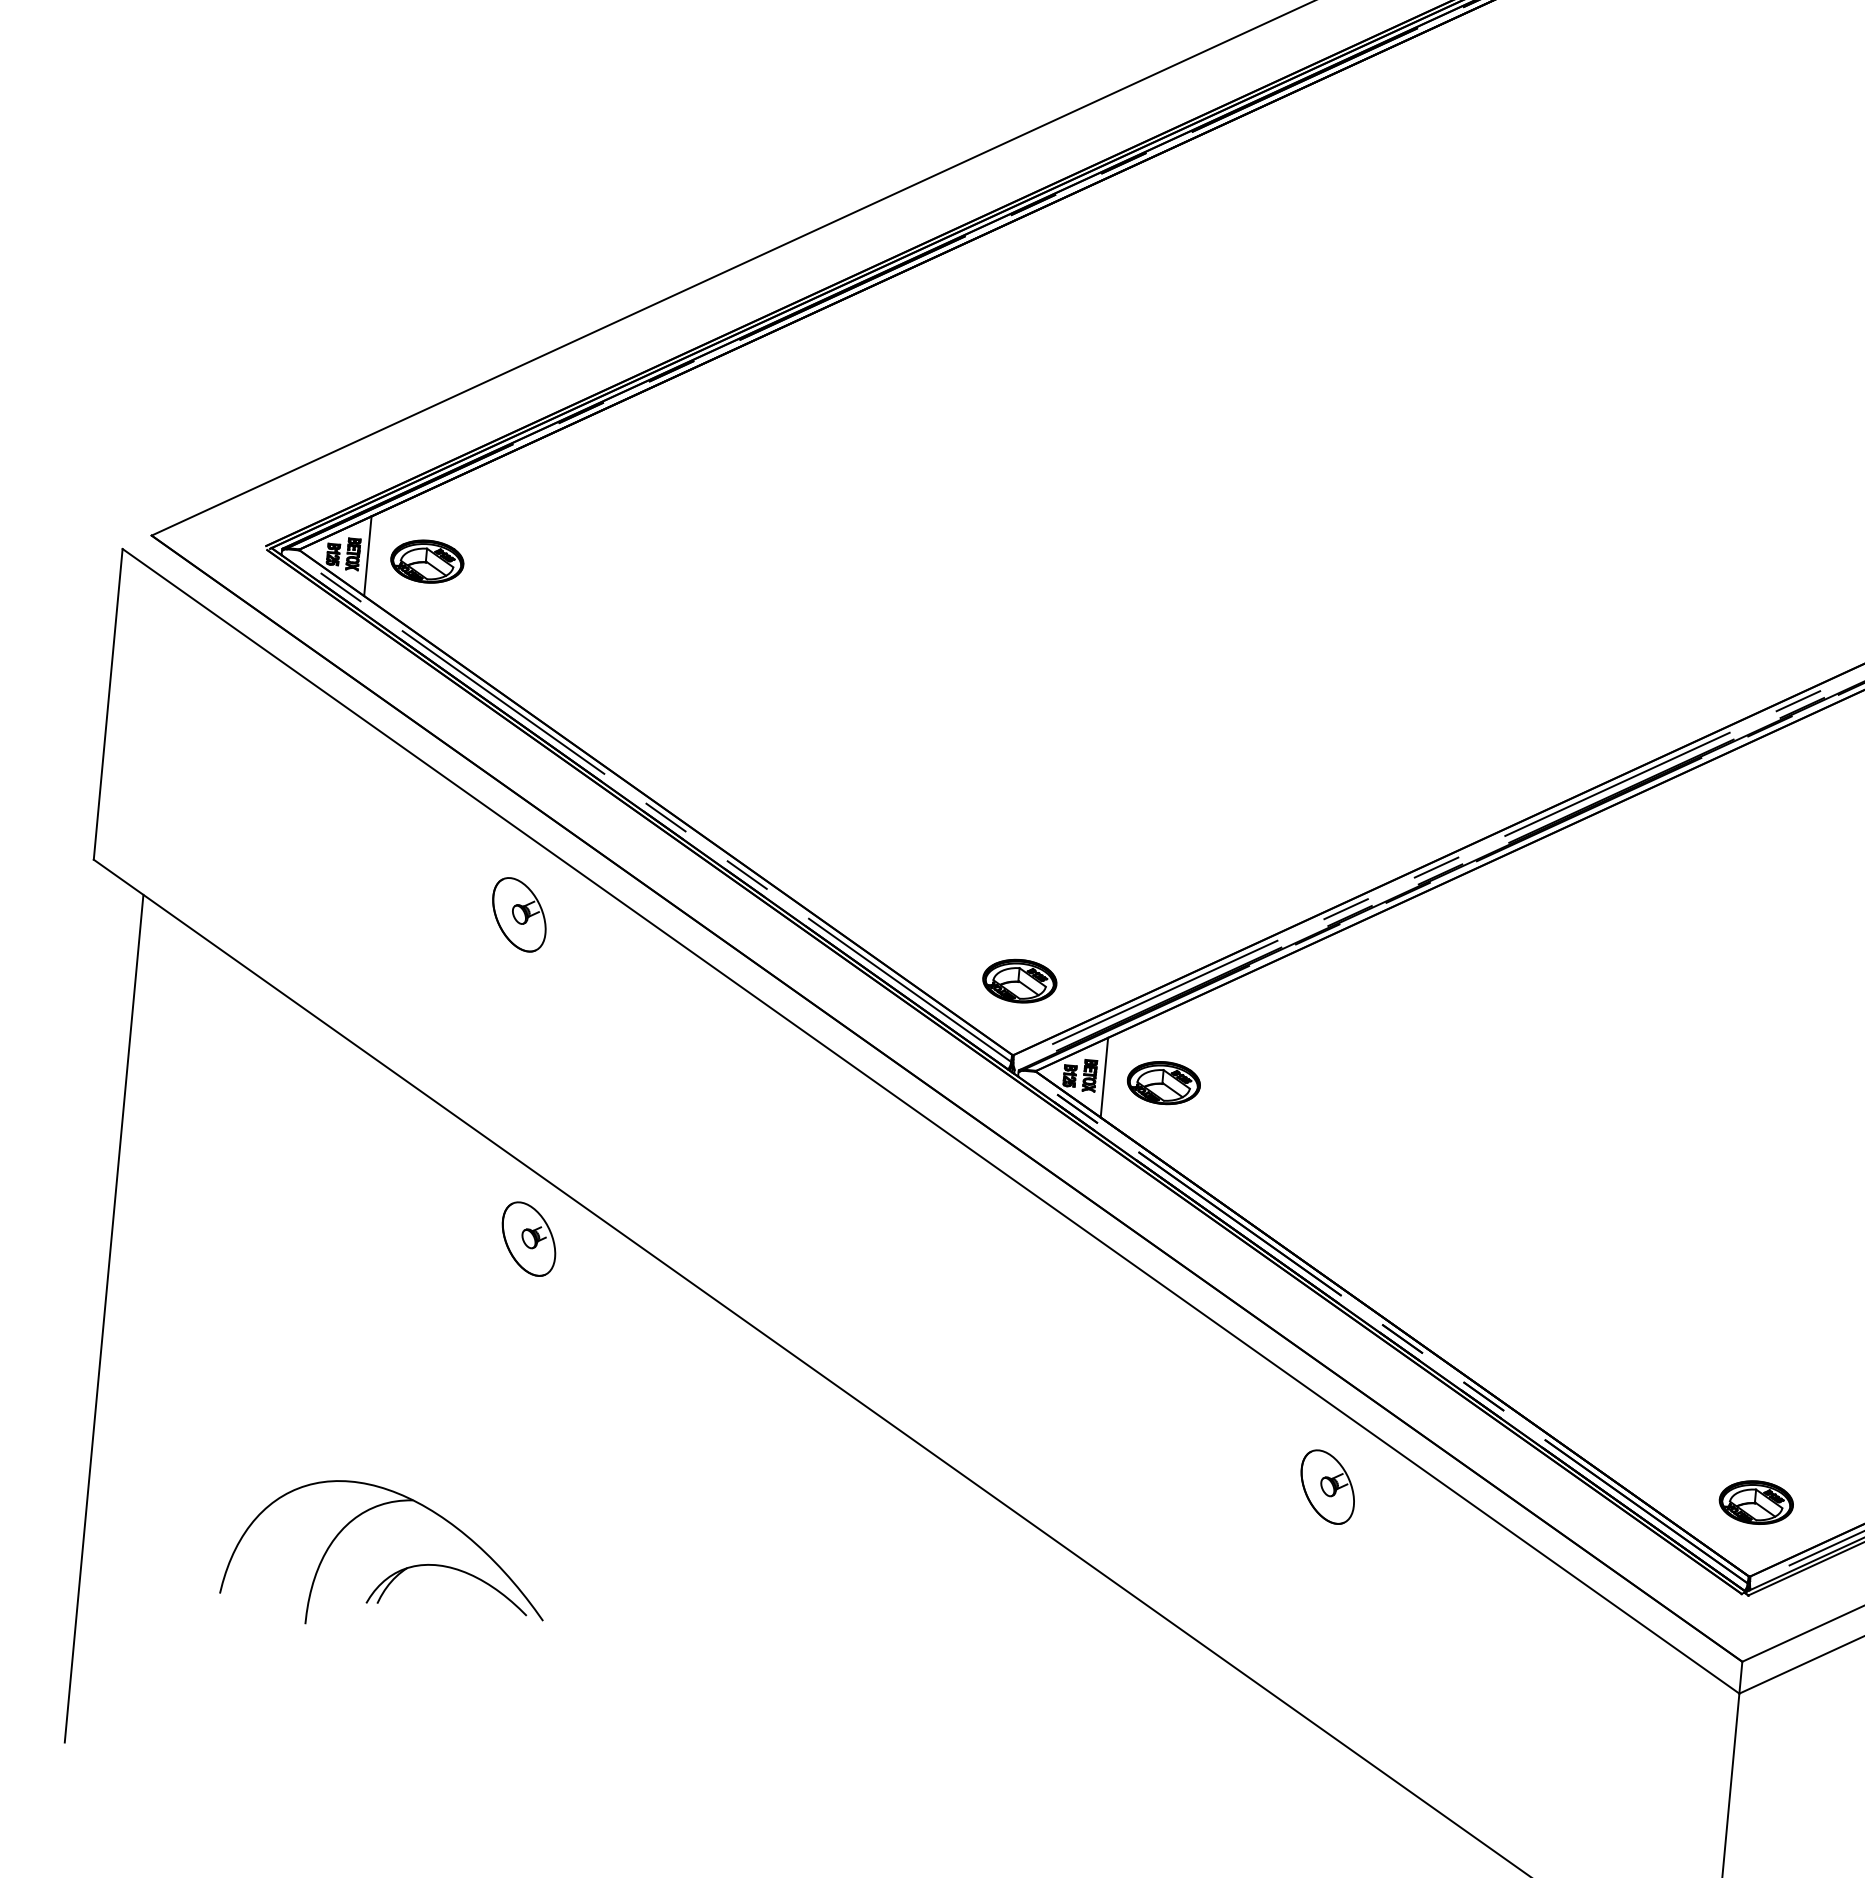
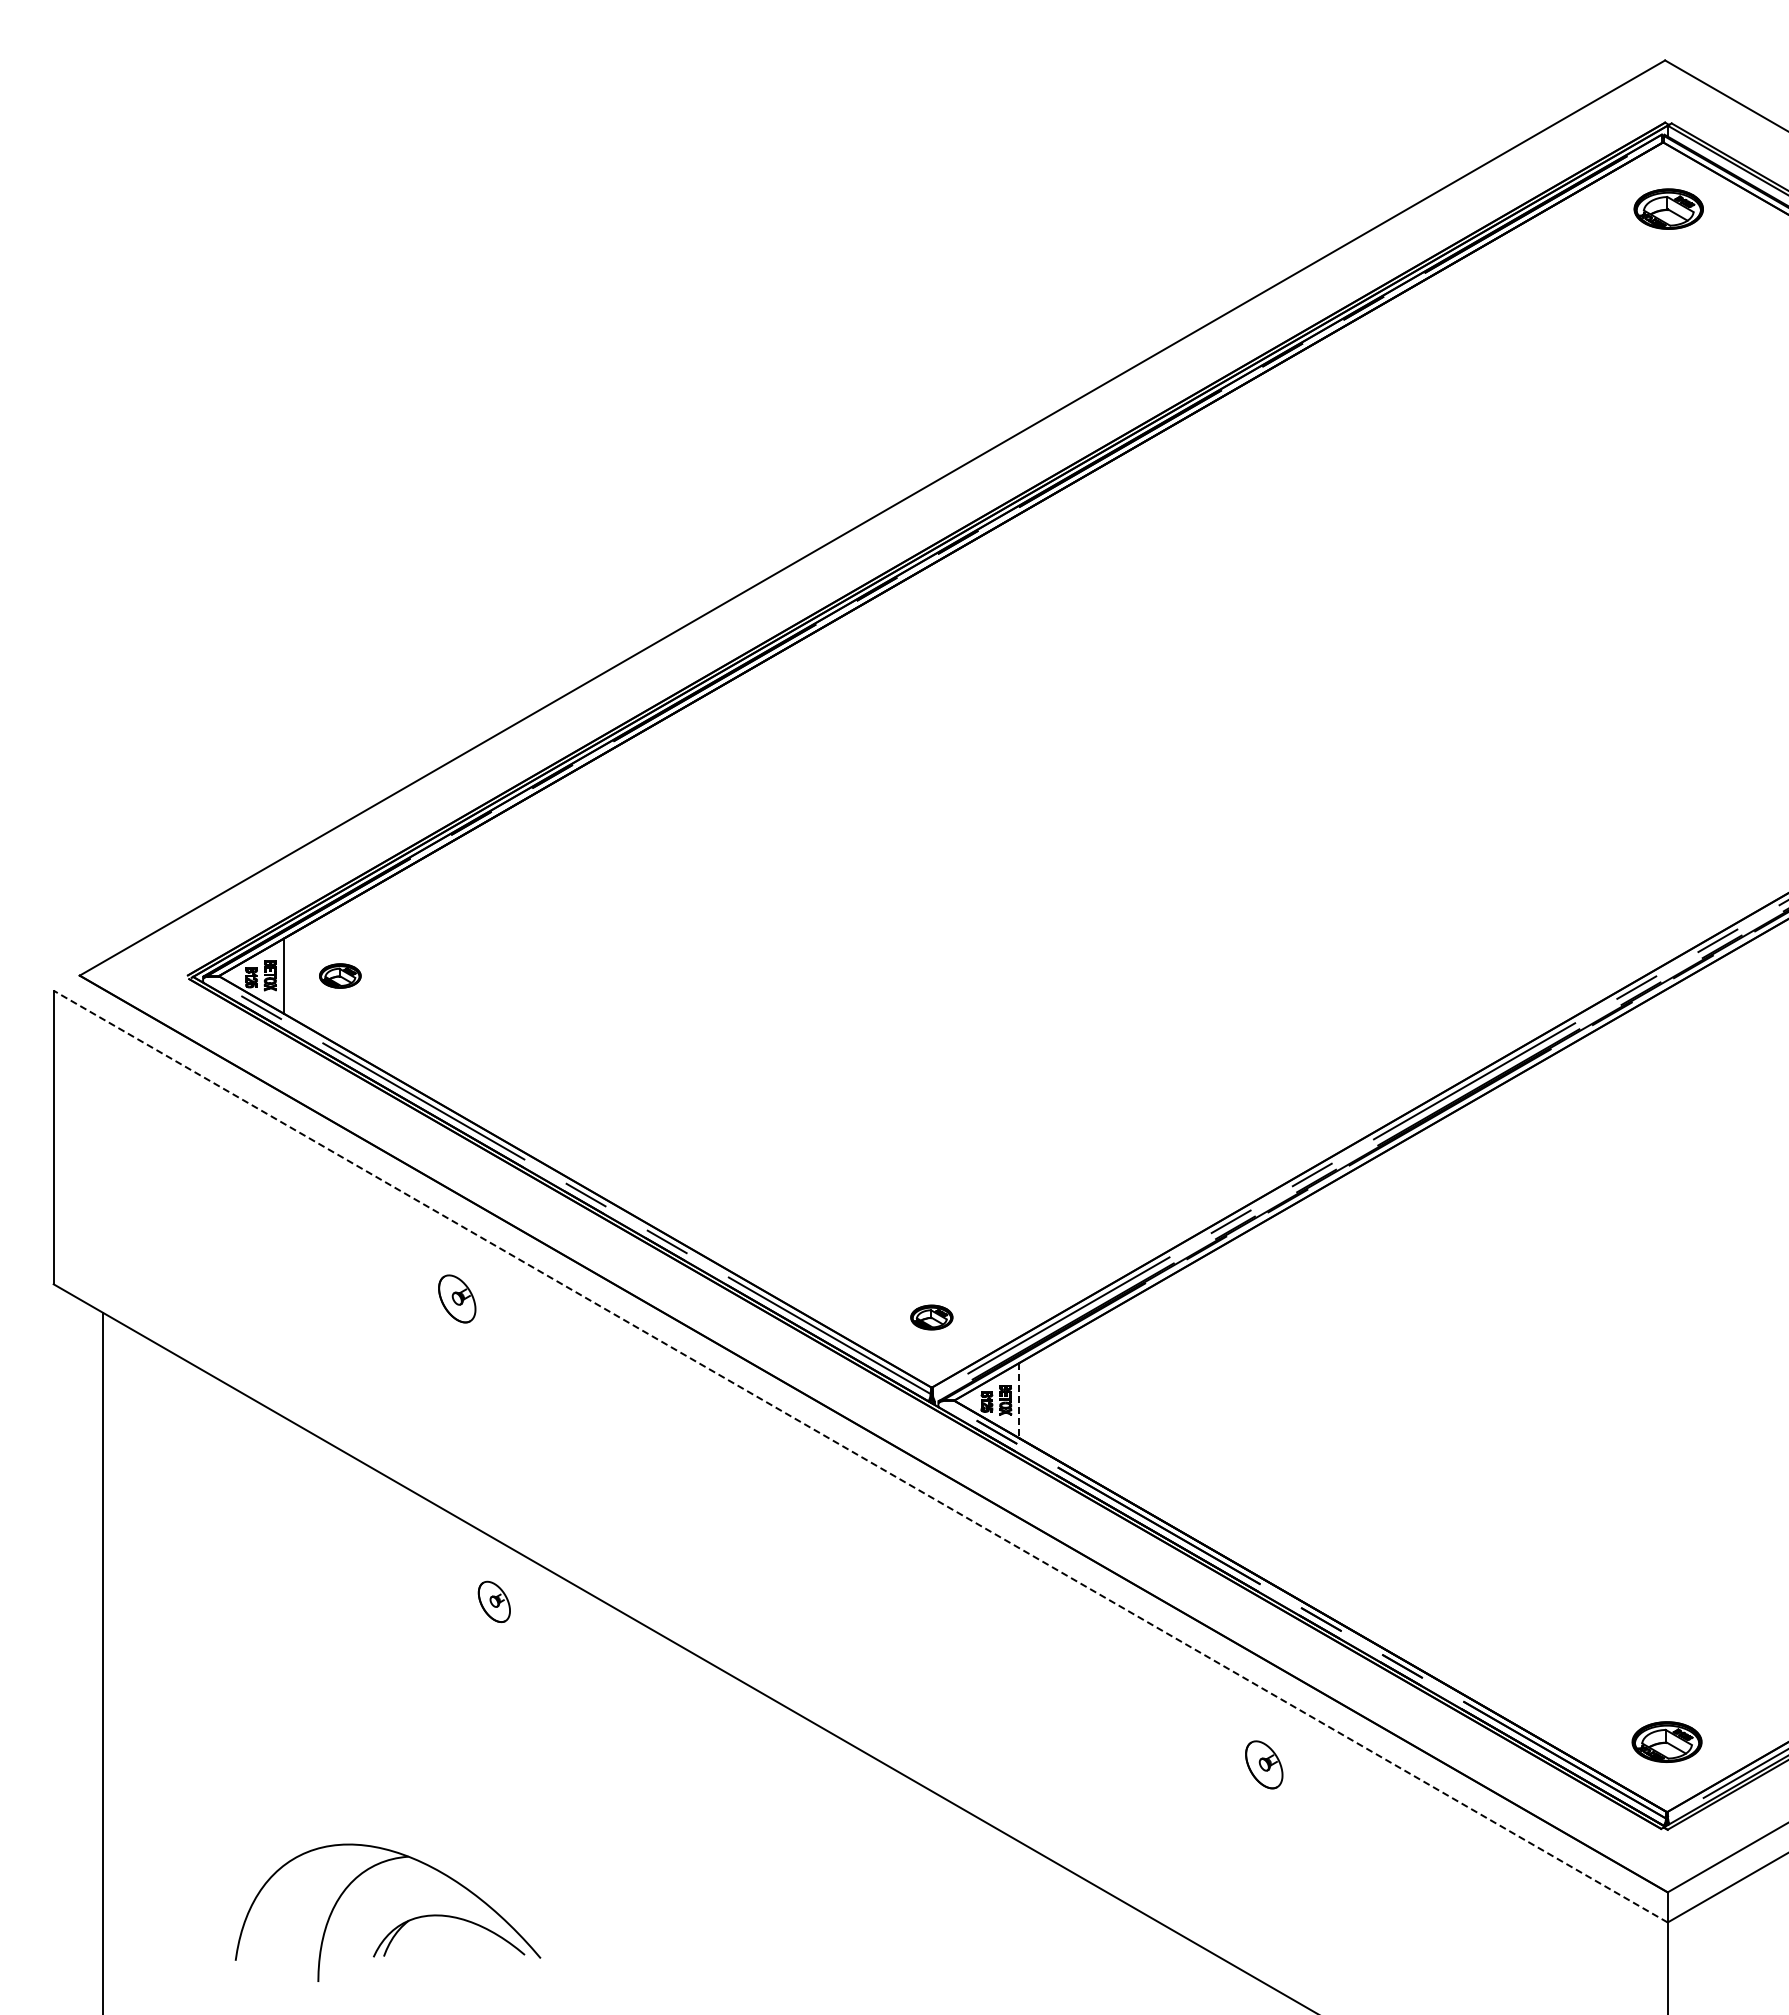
part: (427, 561) -> (340, 975), size x0.6
part: (519, 914) -> (457, 1298), size x0.7
part: (1019, 981) -> (931, 1317), size x0.6
line: (1104, 1077) -> (1019, 1400), solid -> dashed
part: (1163, 1083) -> (1075, 1400), removed
line: (930, 1121) -> (860, 1456), solid -> dashed
part: (529, 1238) -> (494, 1601), size x0.6
part: (1328, 1486) -> (1264, 1764), size x0.7

